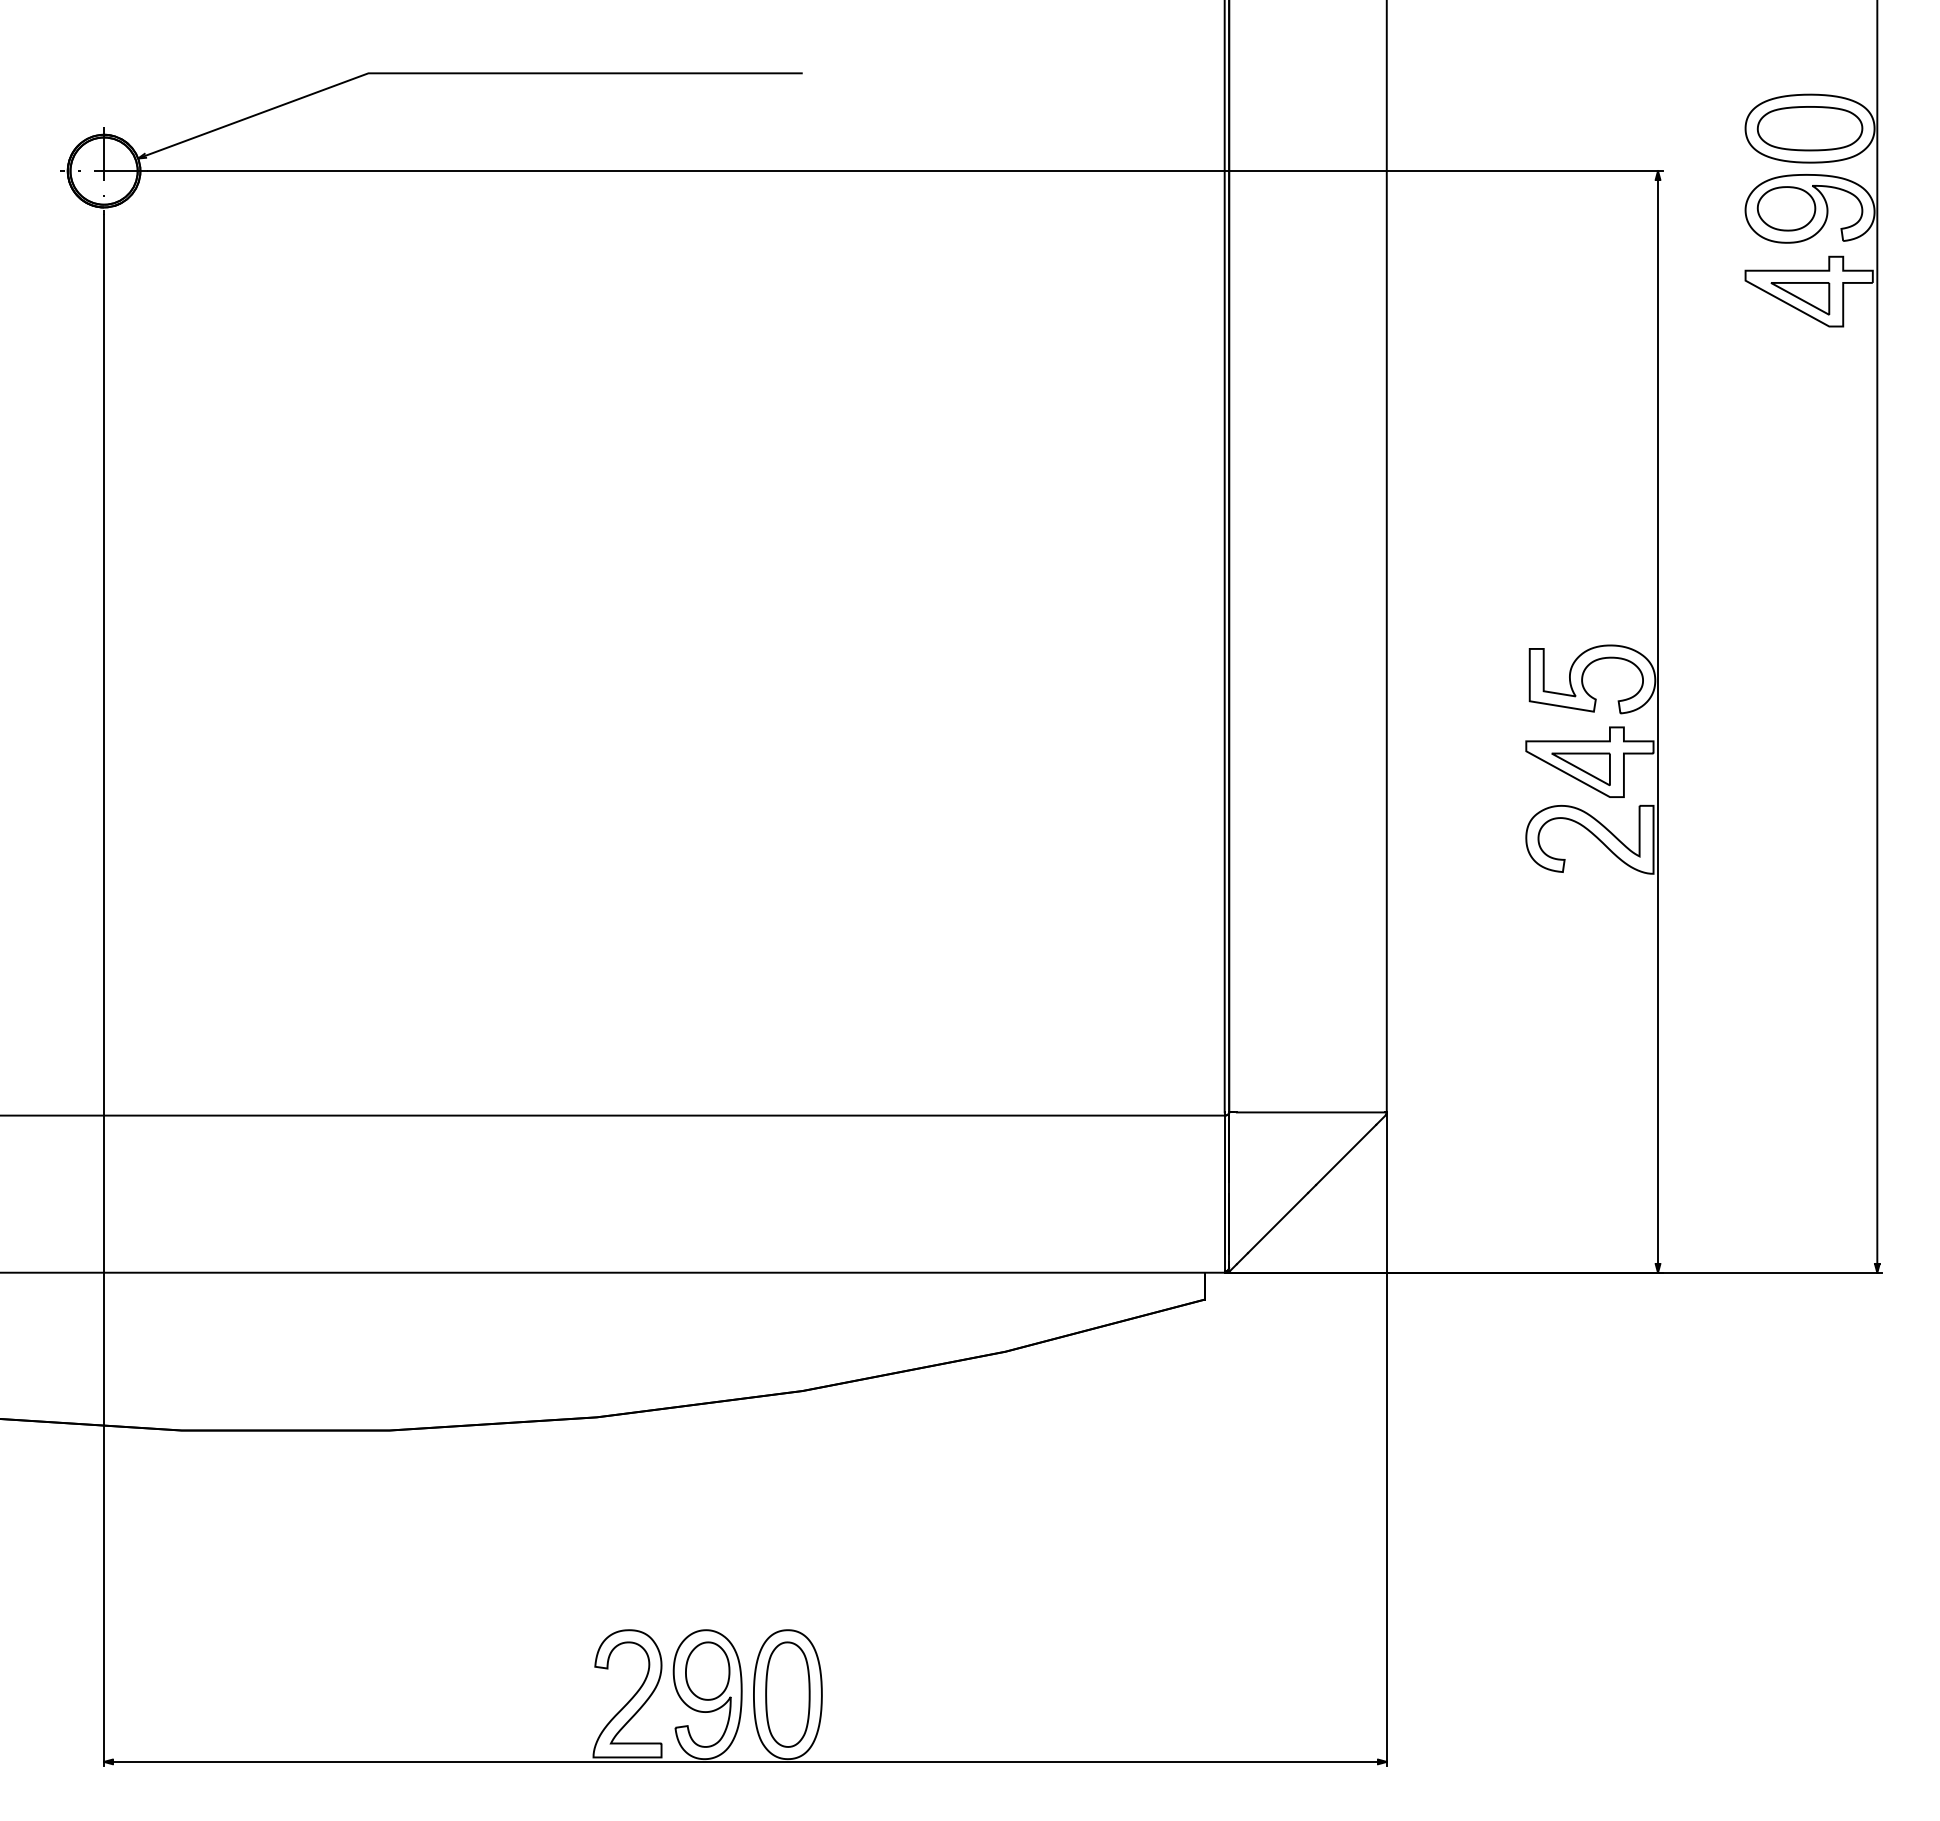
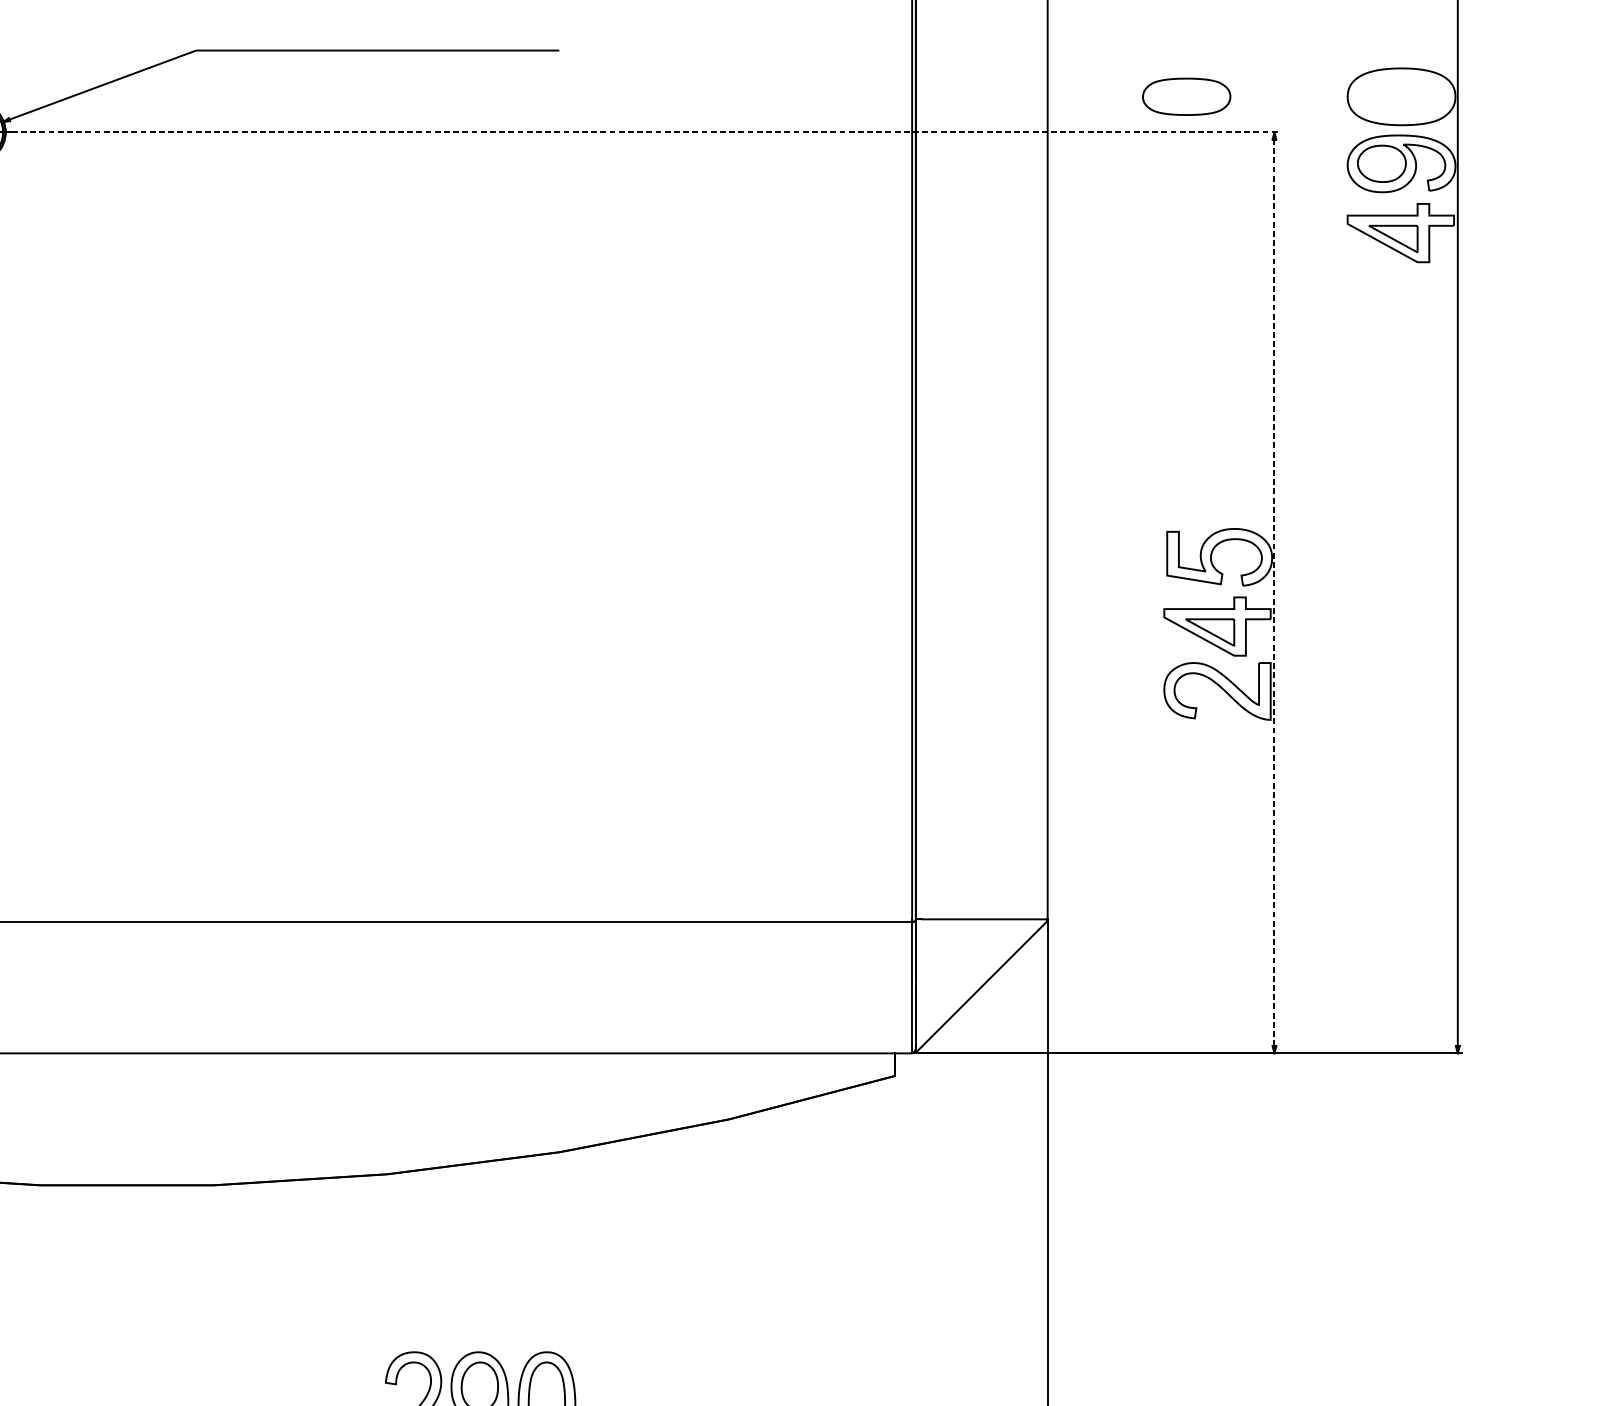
part: (1809, 128) -> (1186, 96), moved
line: (905, 171) -> (645, 132), solid -> dashed
line: (1658, 721) -> (1274, 592), solid -> dashed

